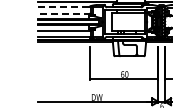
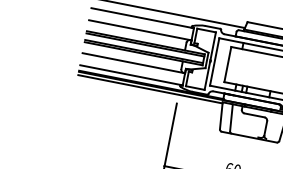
line: (64, 7) -> (142, 18), dashed -> solid
line: (64, 13) -> (140, 30), dashed -> solid

